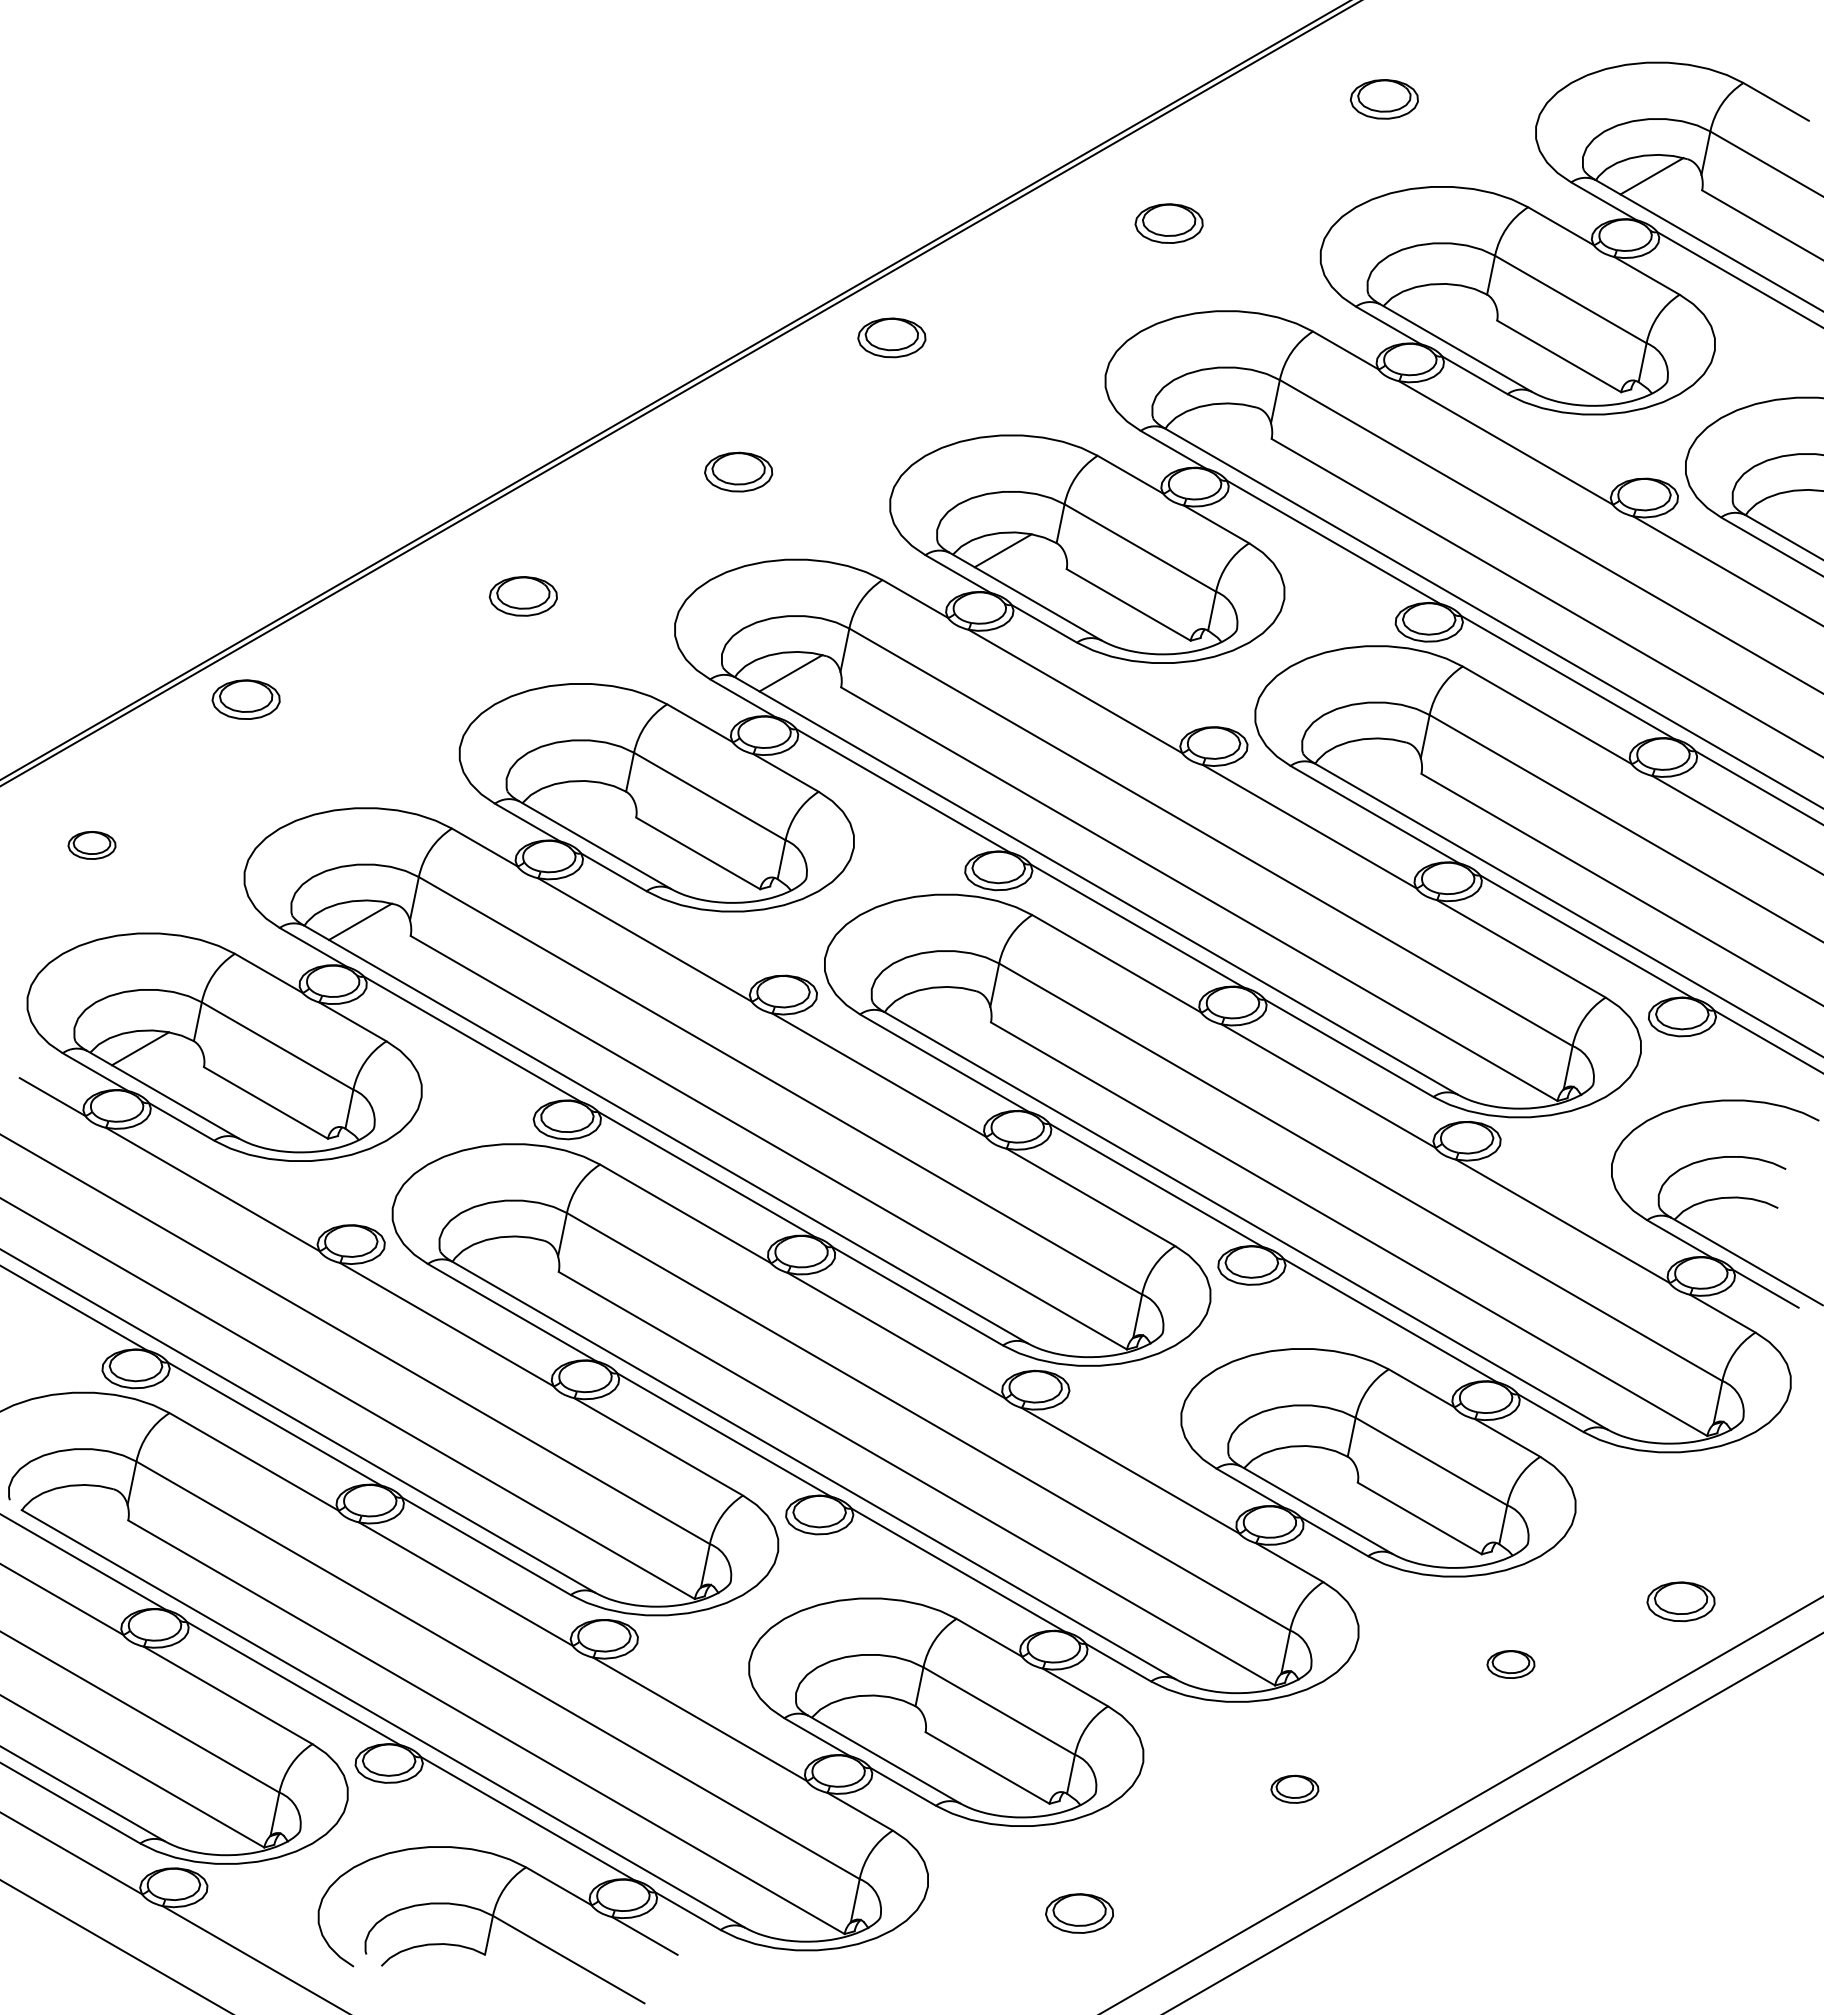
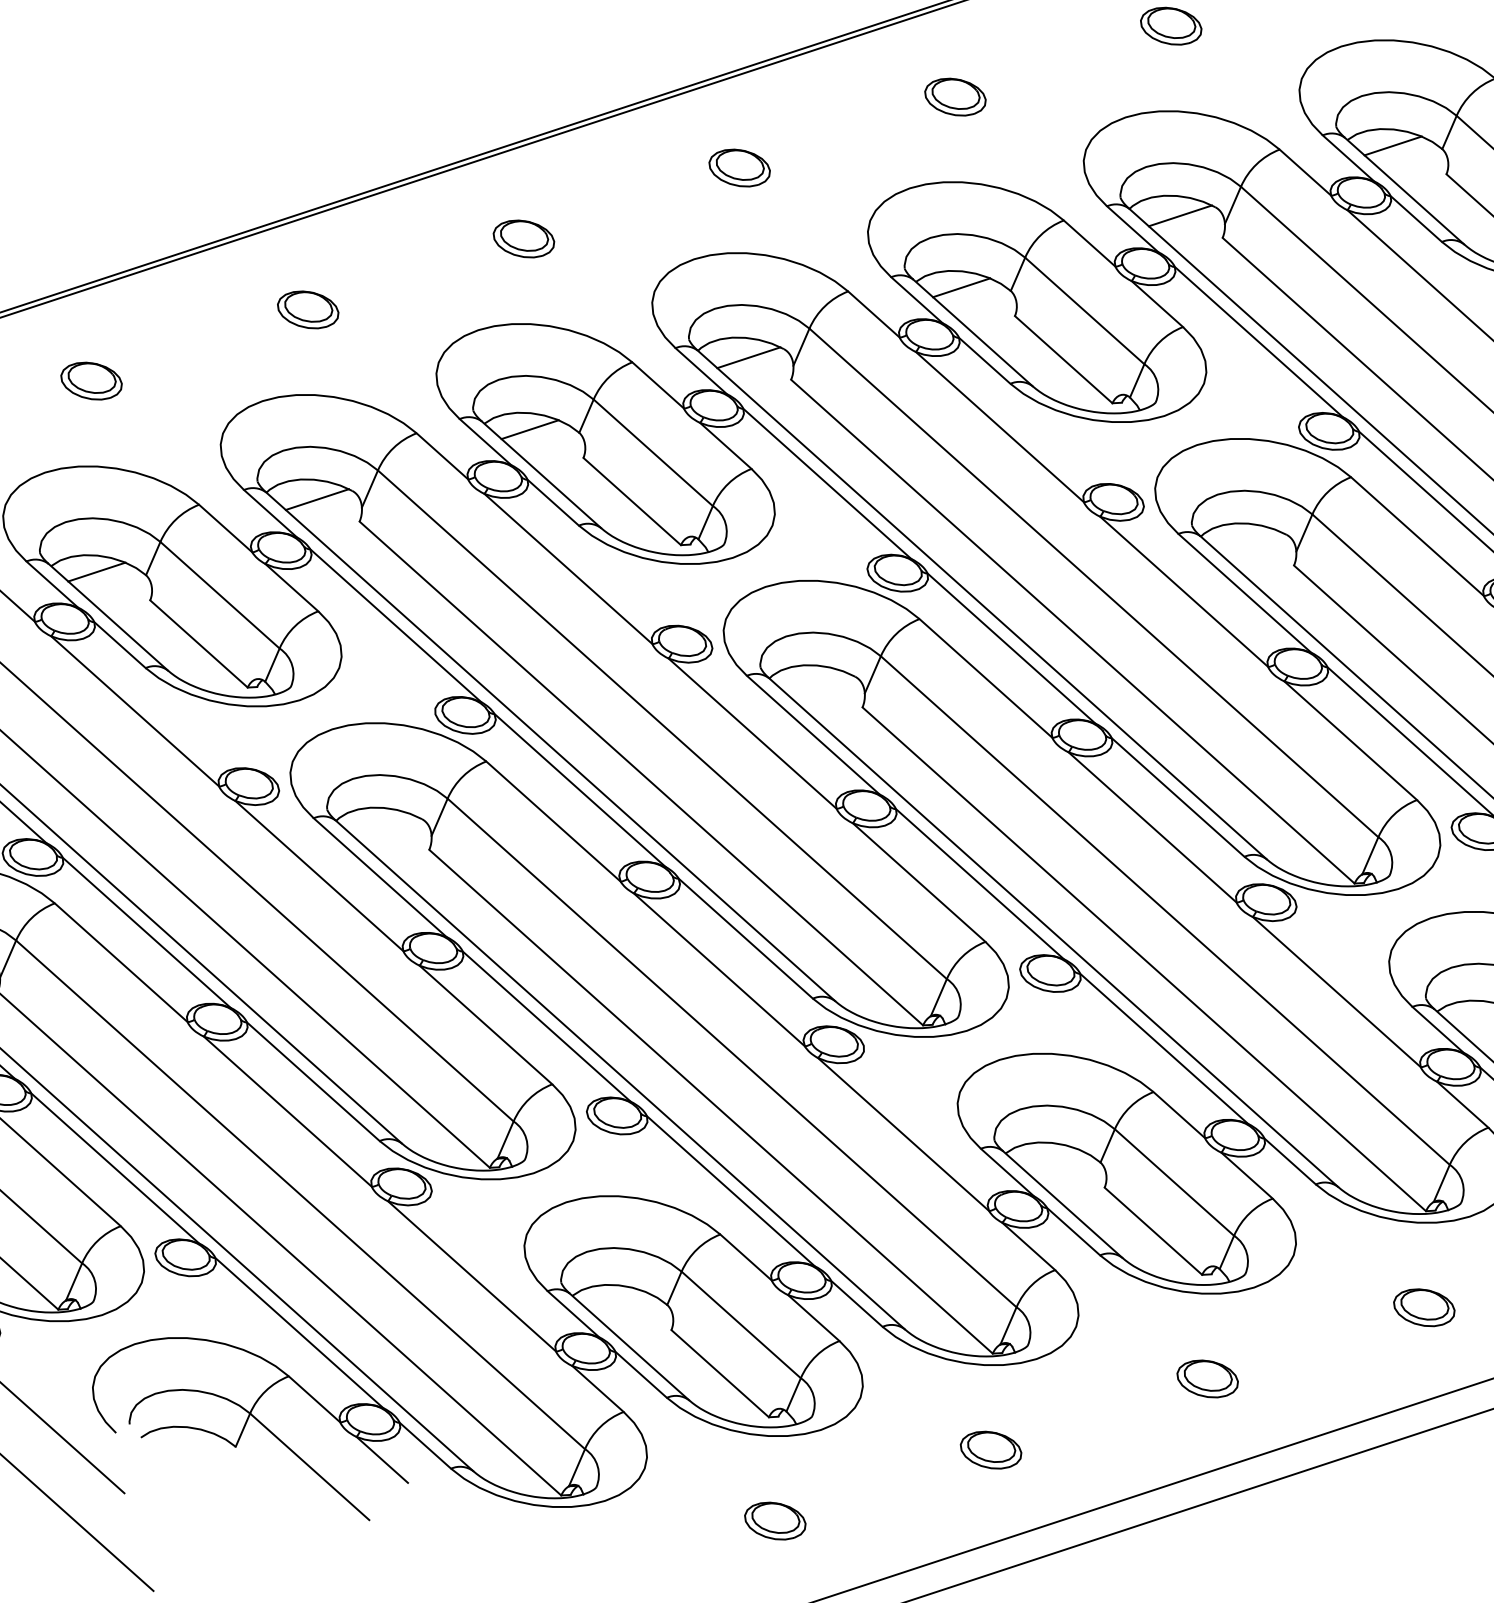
line: (1433, 301) -> (1393, 145), added
part: (891, 337) -> (955, 96), moved
line: (1221, 424) -> (1180, 215), added
part: (245, 699) -> (307, 309), moved
line: (572, 798) -> (530, 428), added
part: (91, 845) -> (91, 381), size x1.43
part: (1680, 1601) -> (1423, 1307), moved
part: (1510, 1664) -> (1207, 1378), size x1.43
part: (1294, 1789) -> (990, 1450), size x1.43

